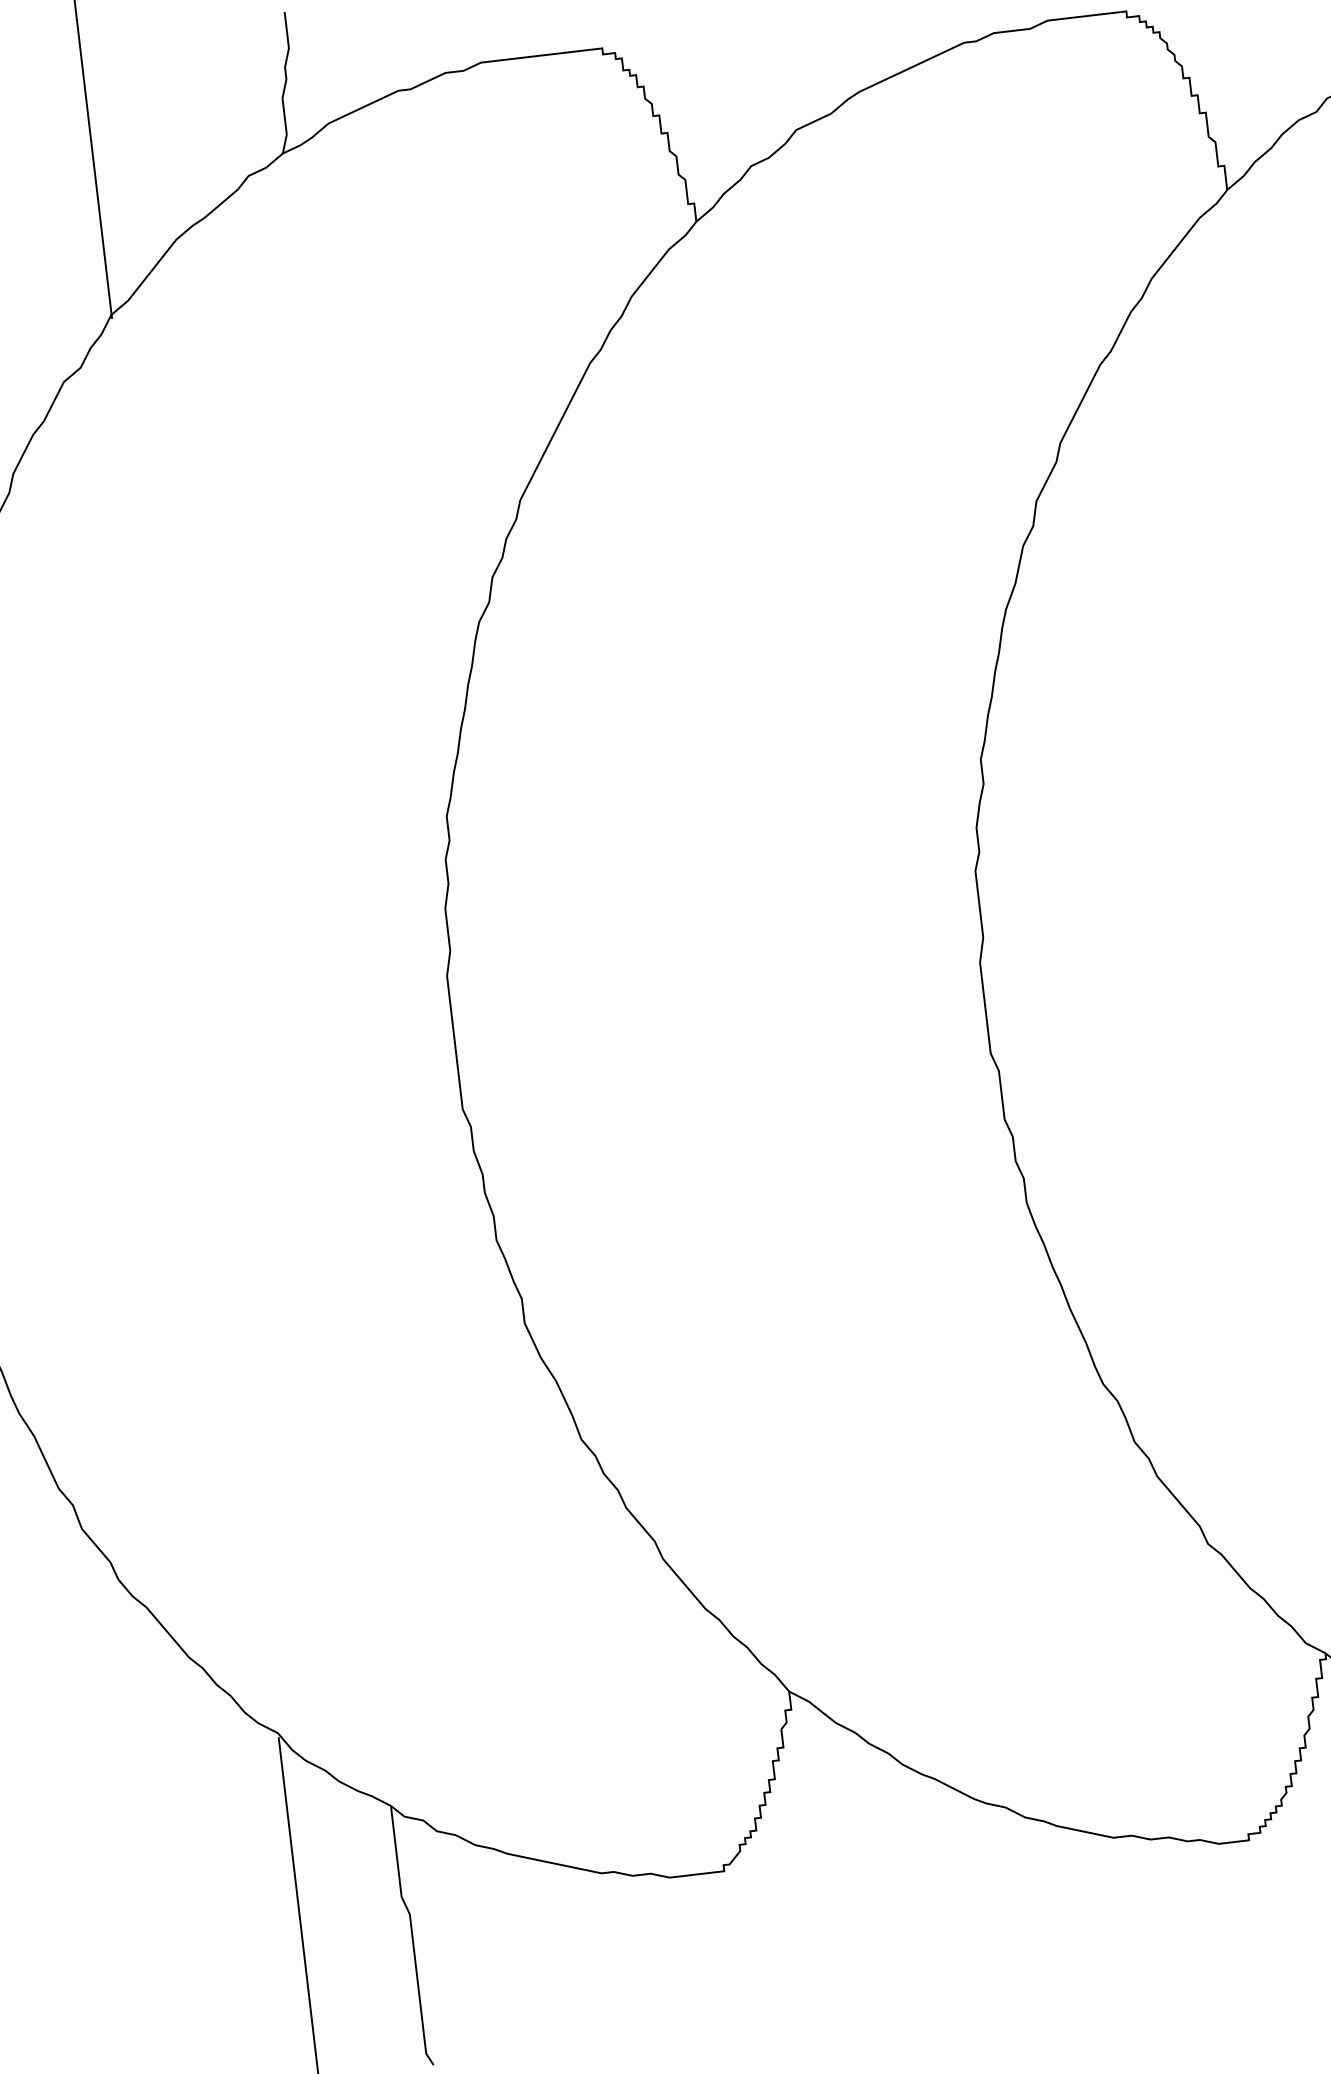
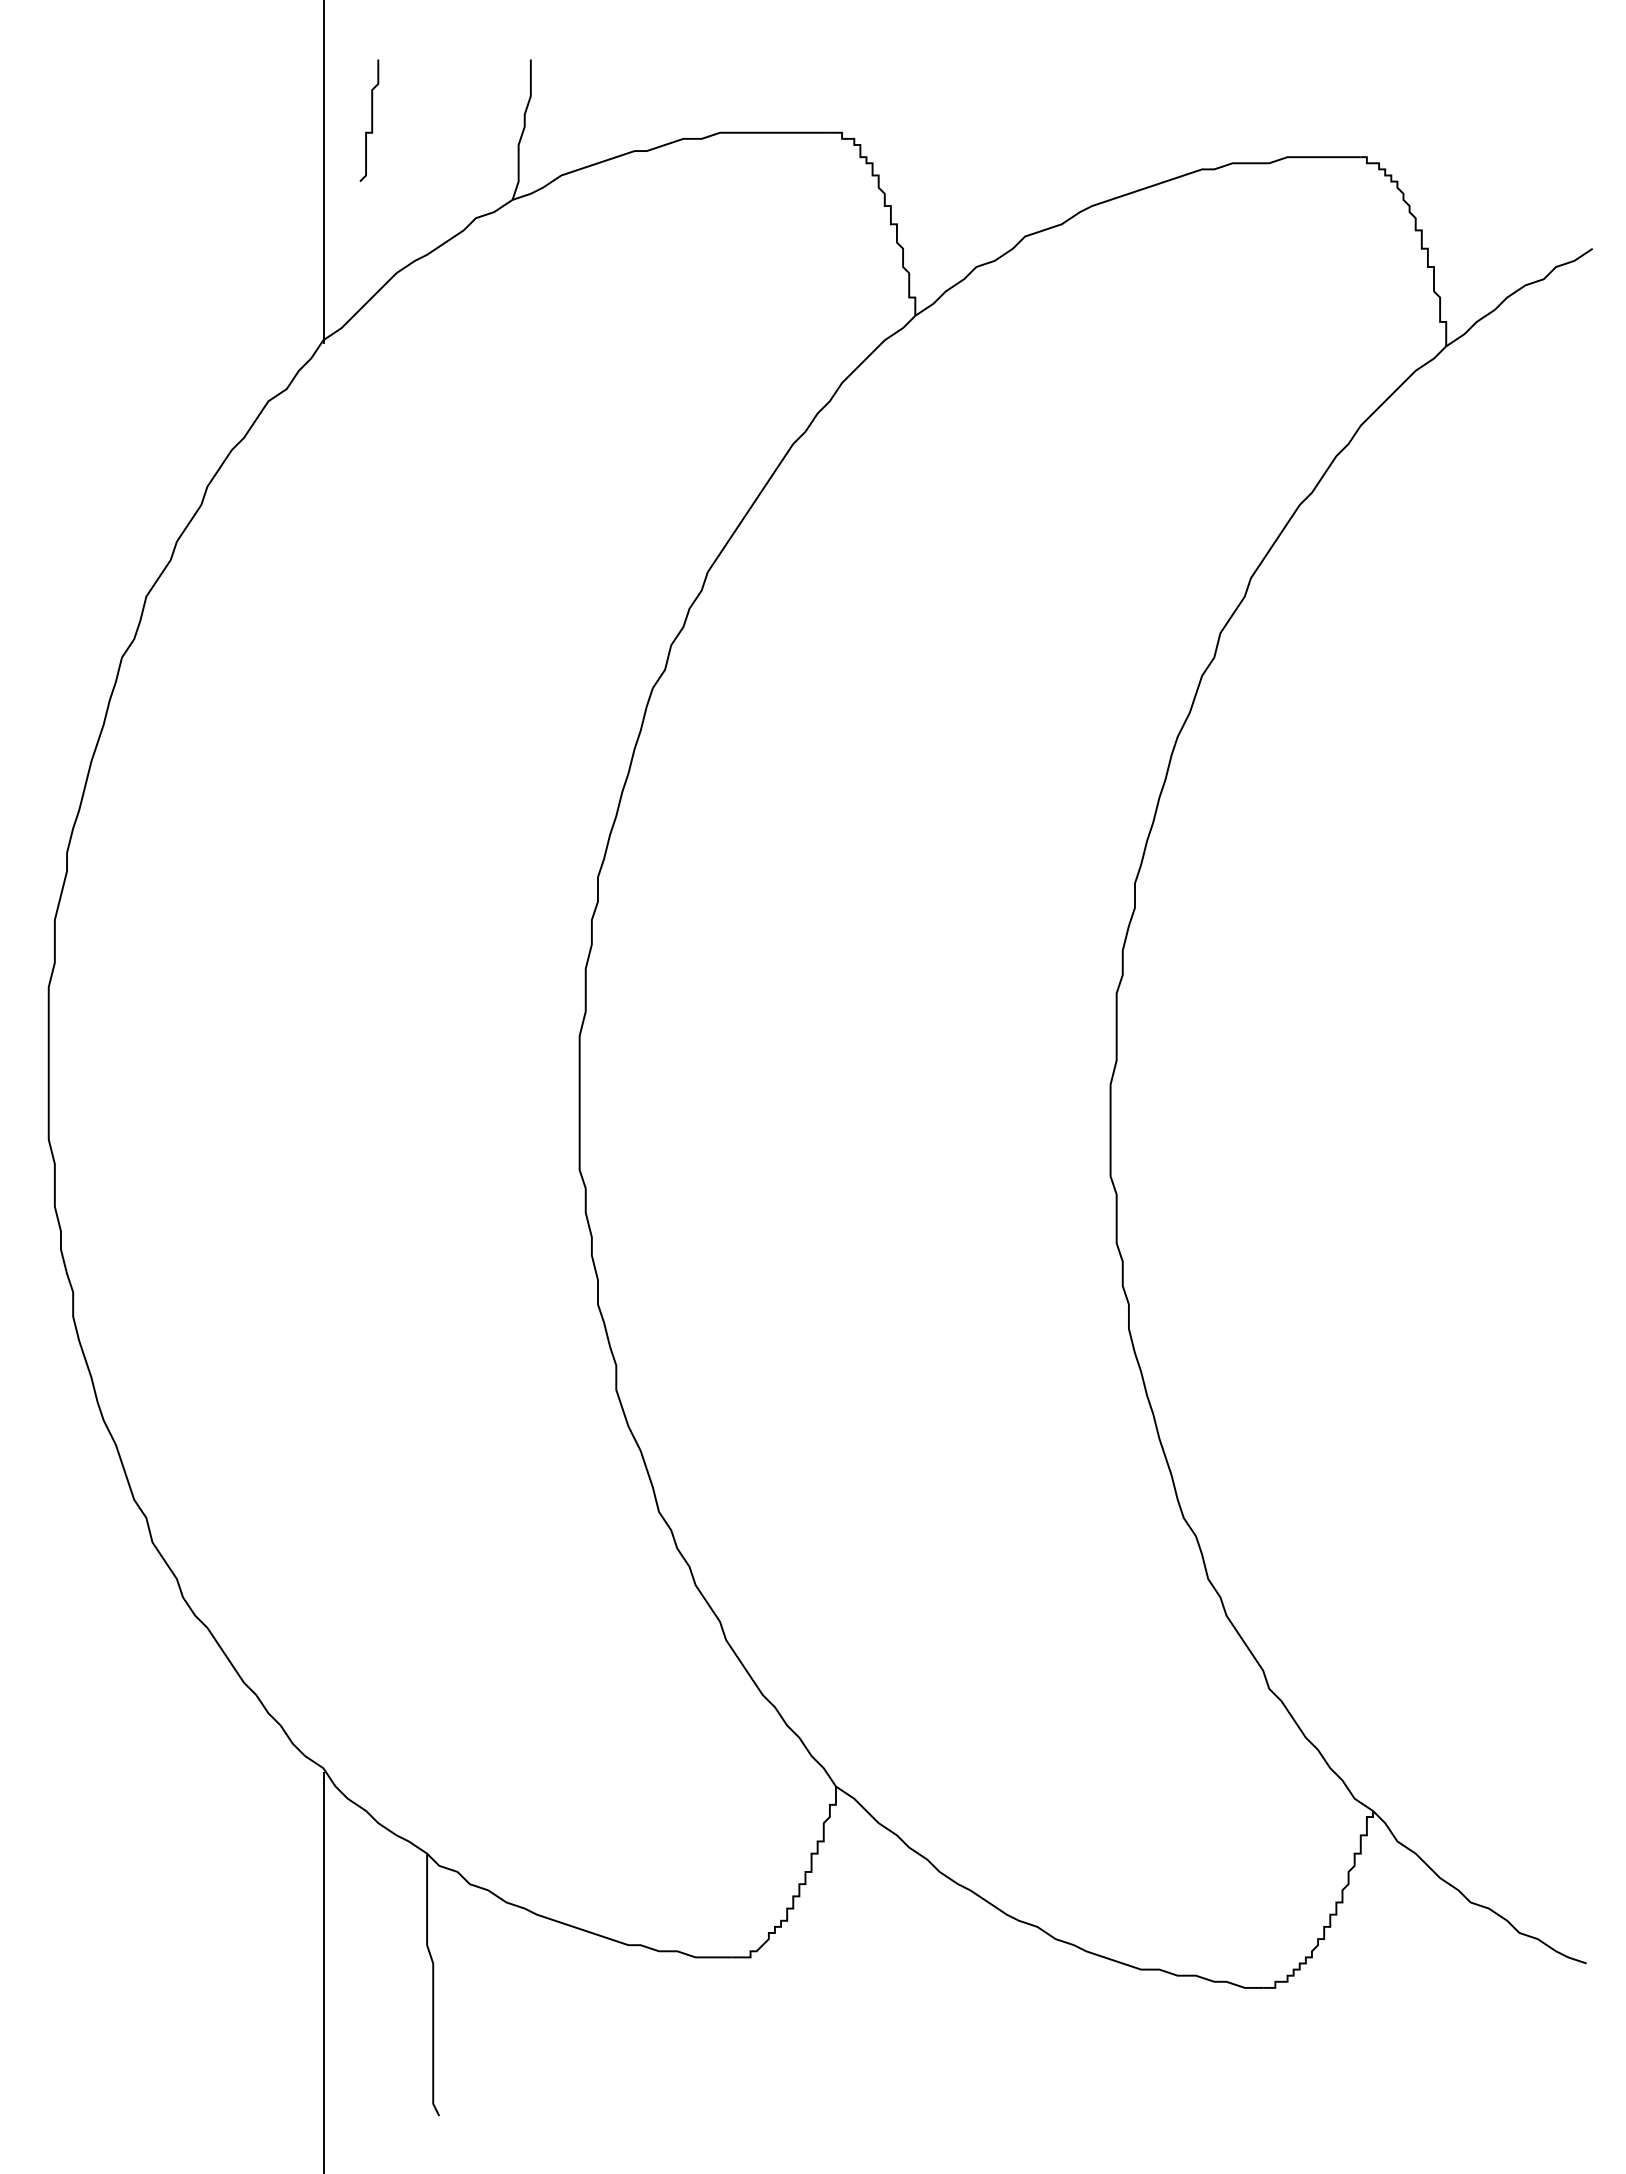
curve: (133, 91) -> (371, 120), added

